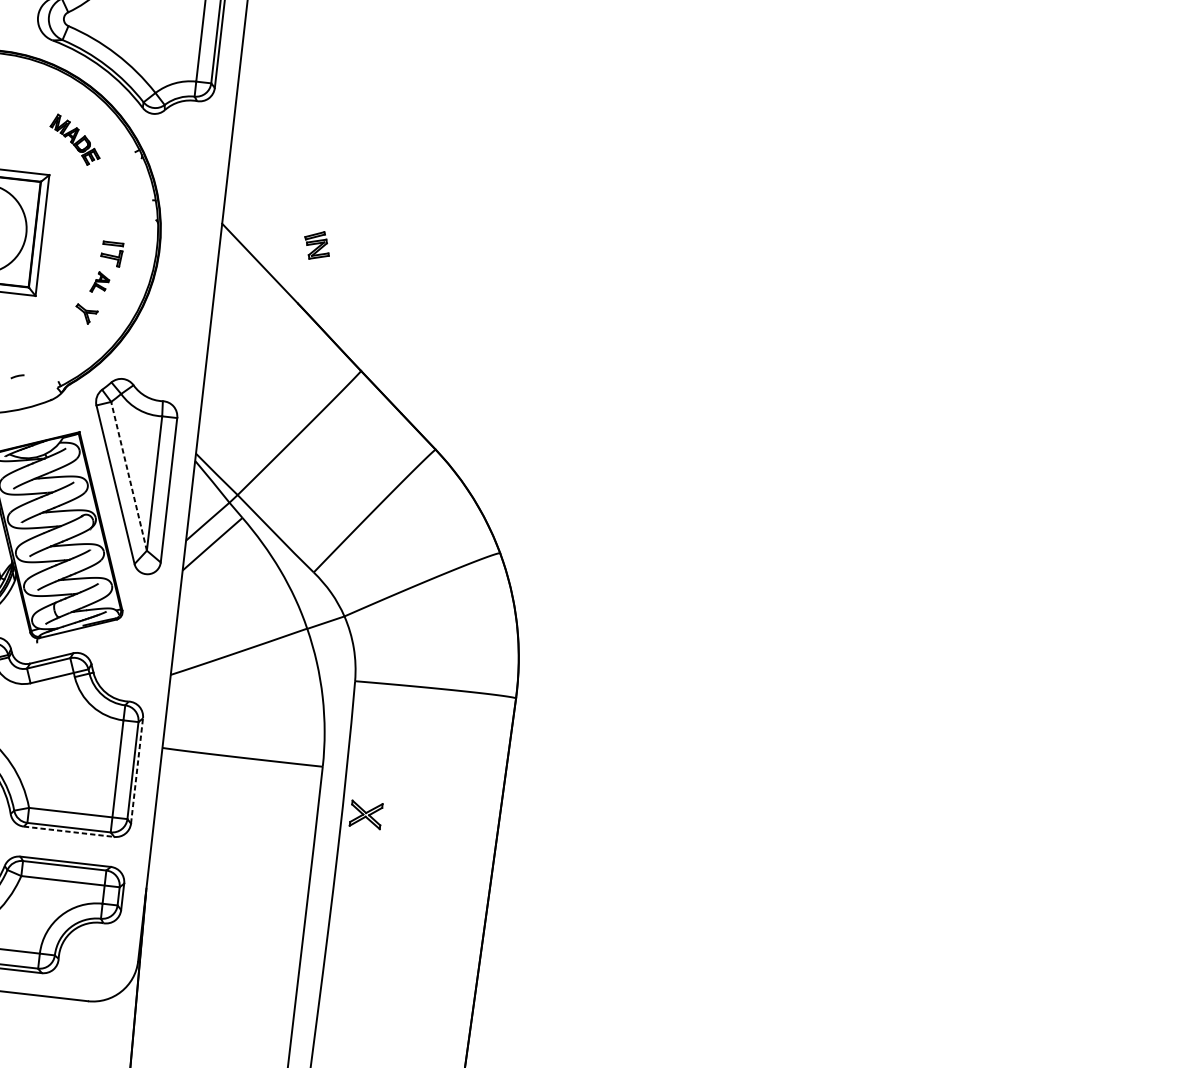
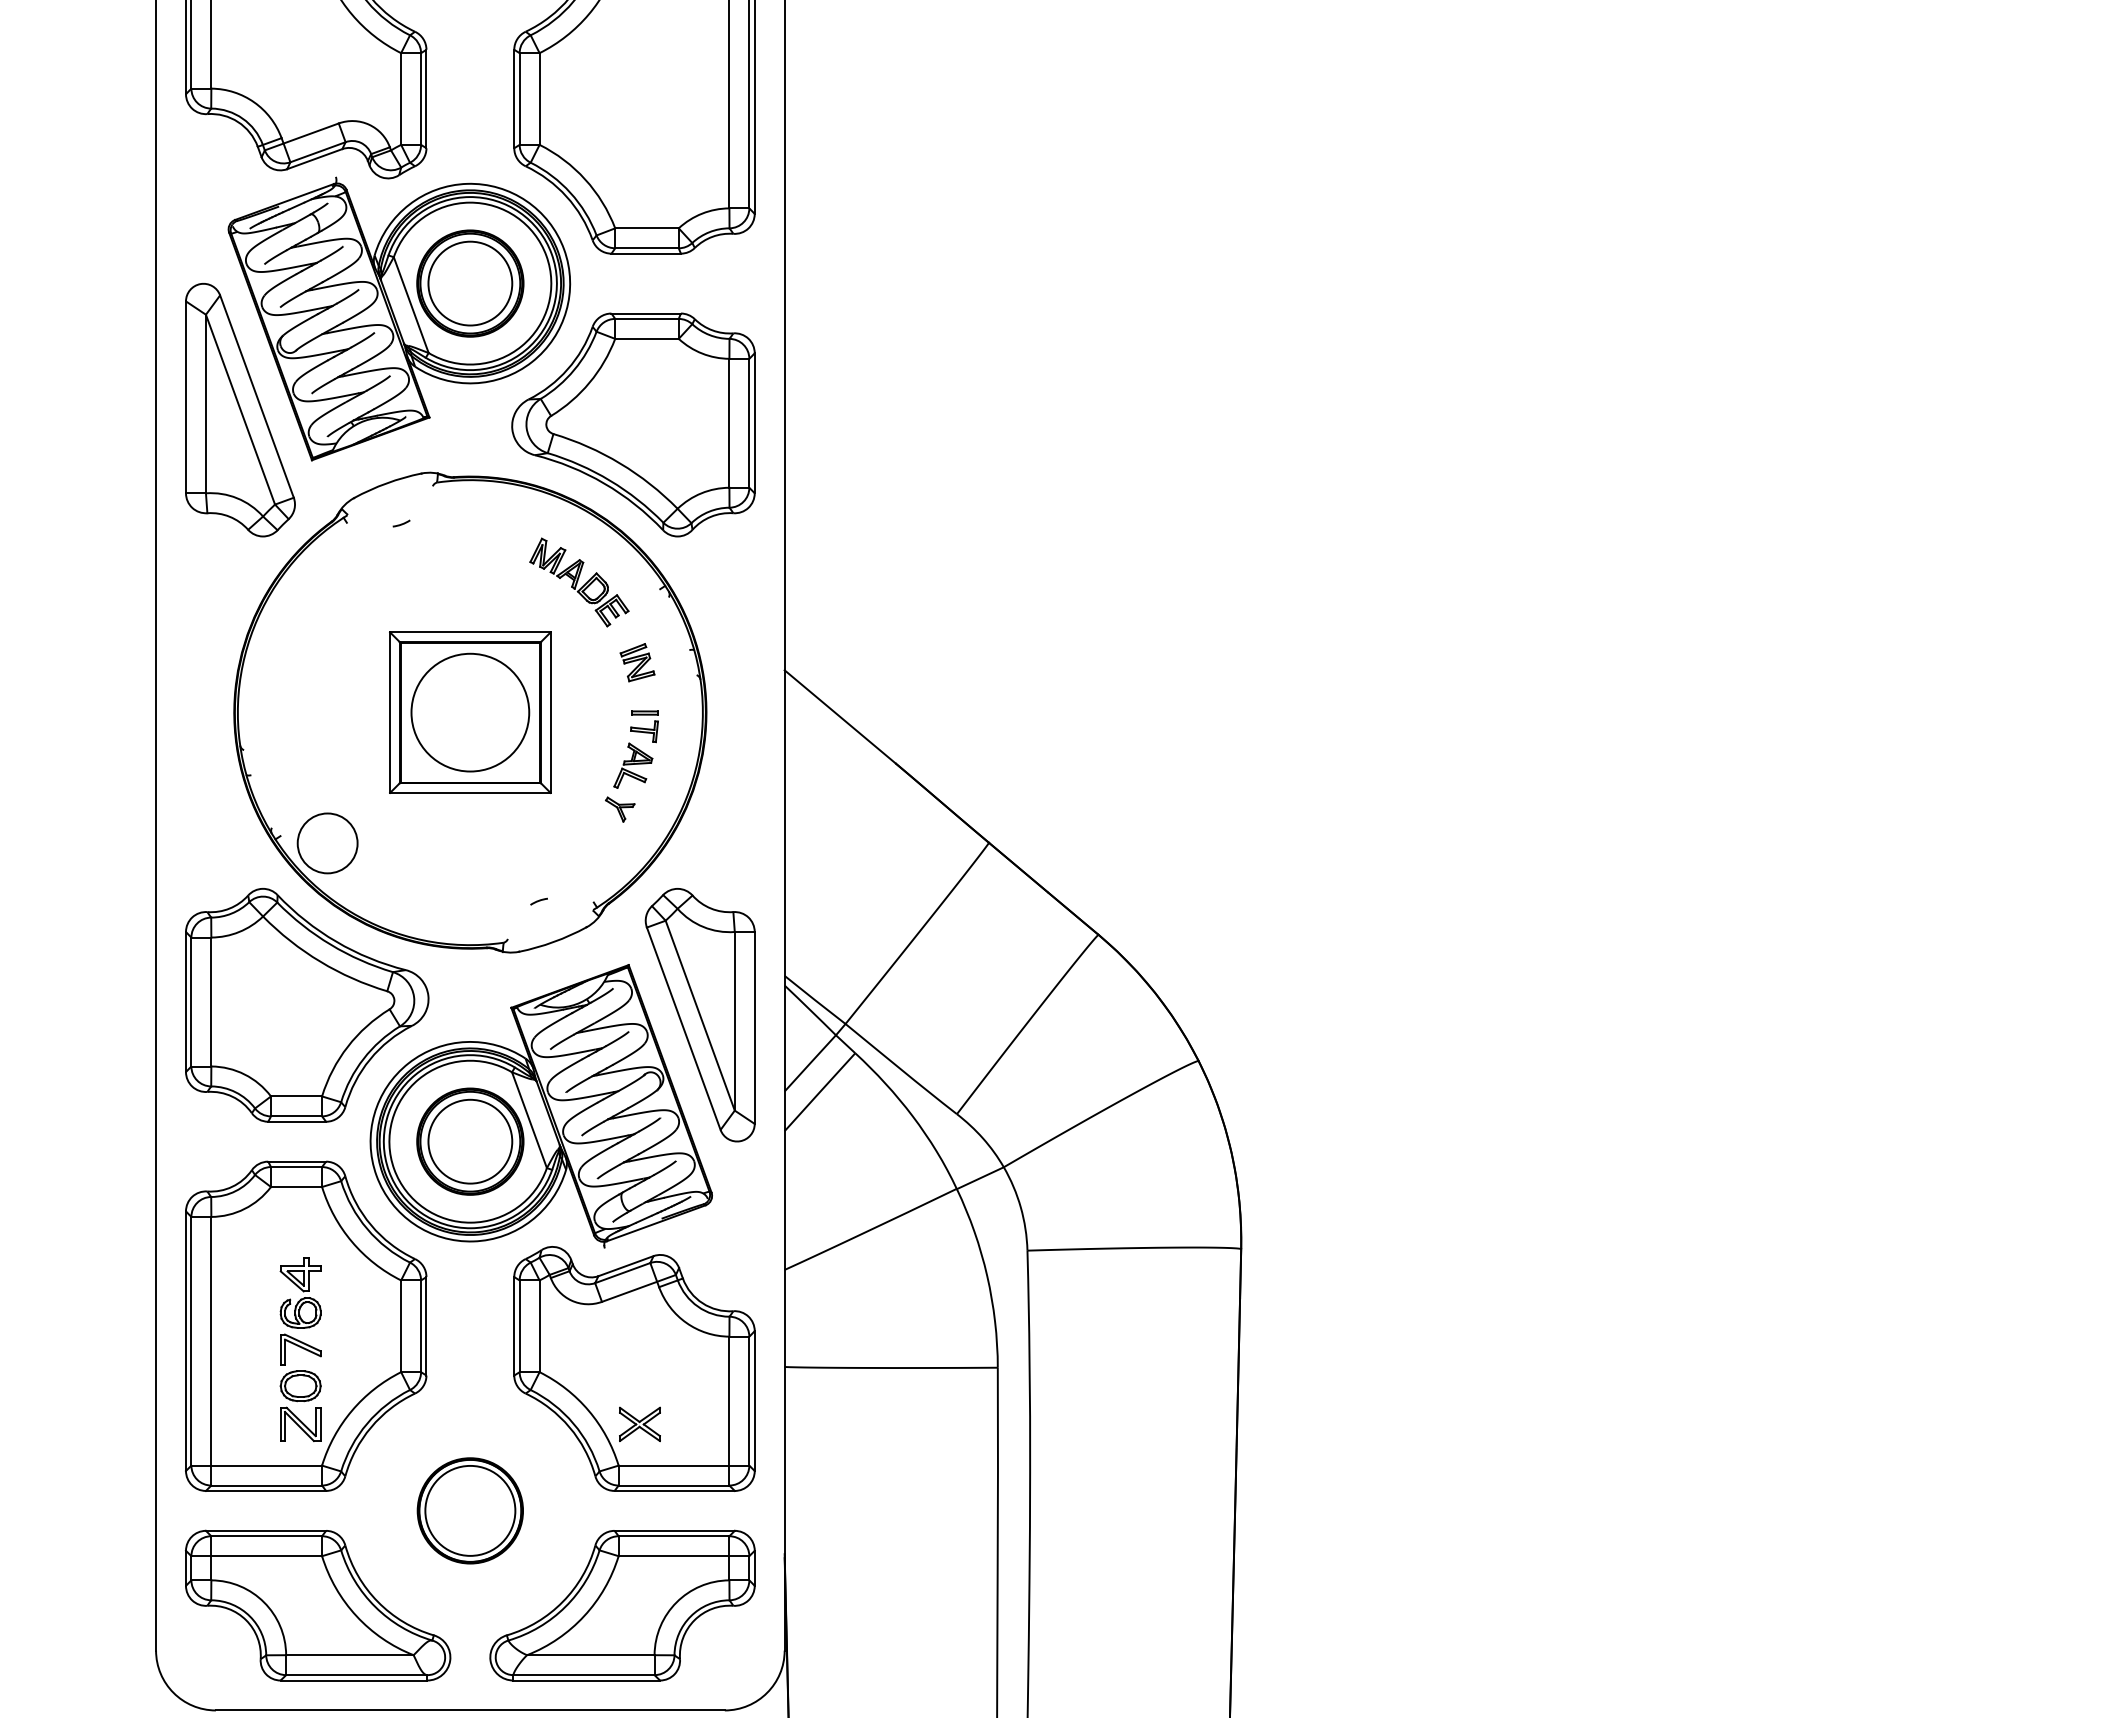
part: (75, 140) -> (579, 582), size x1.43
part: (317, 245) -> (637, 662), moved
part: (100, 282) -> (633, 765), size x1.67
line: (129, 476) -> (700, 1015), dashed -> solid
line: (136, 771) -> (754, 1401), dashed -> solid
part: (365, 814) -> (639, 1424), moved
line: (69, 831) -> (675, 1490), dashed -> solid

